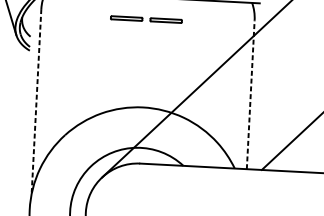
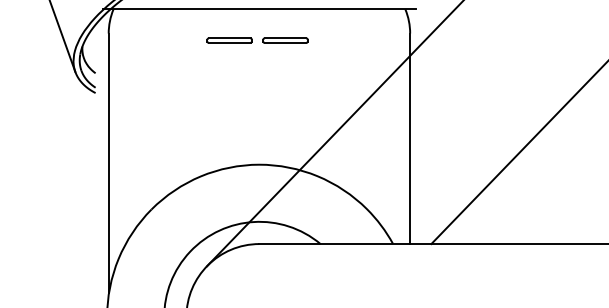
line: (250, 94) -> (410, 138), dashed -> solid
line: (36, 101) -> (108, 163), dashed -> solid

